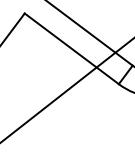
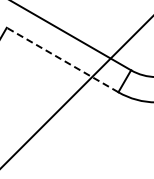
line: (71, 48) -> (62, 59), solid -> dashed

